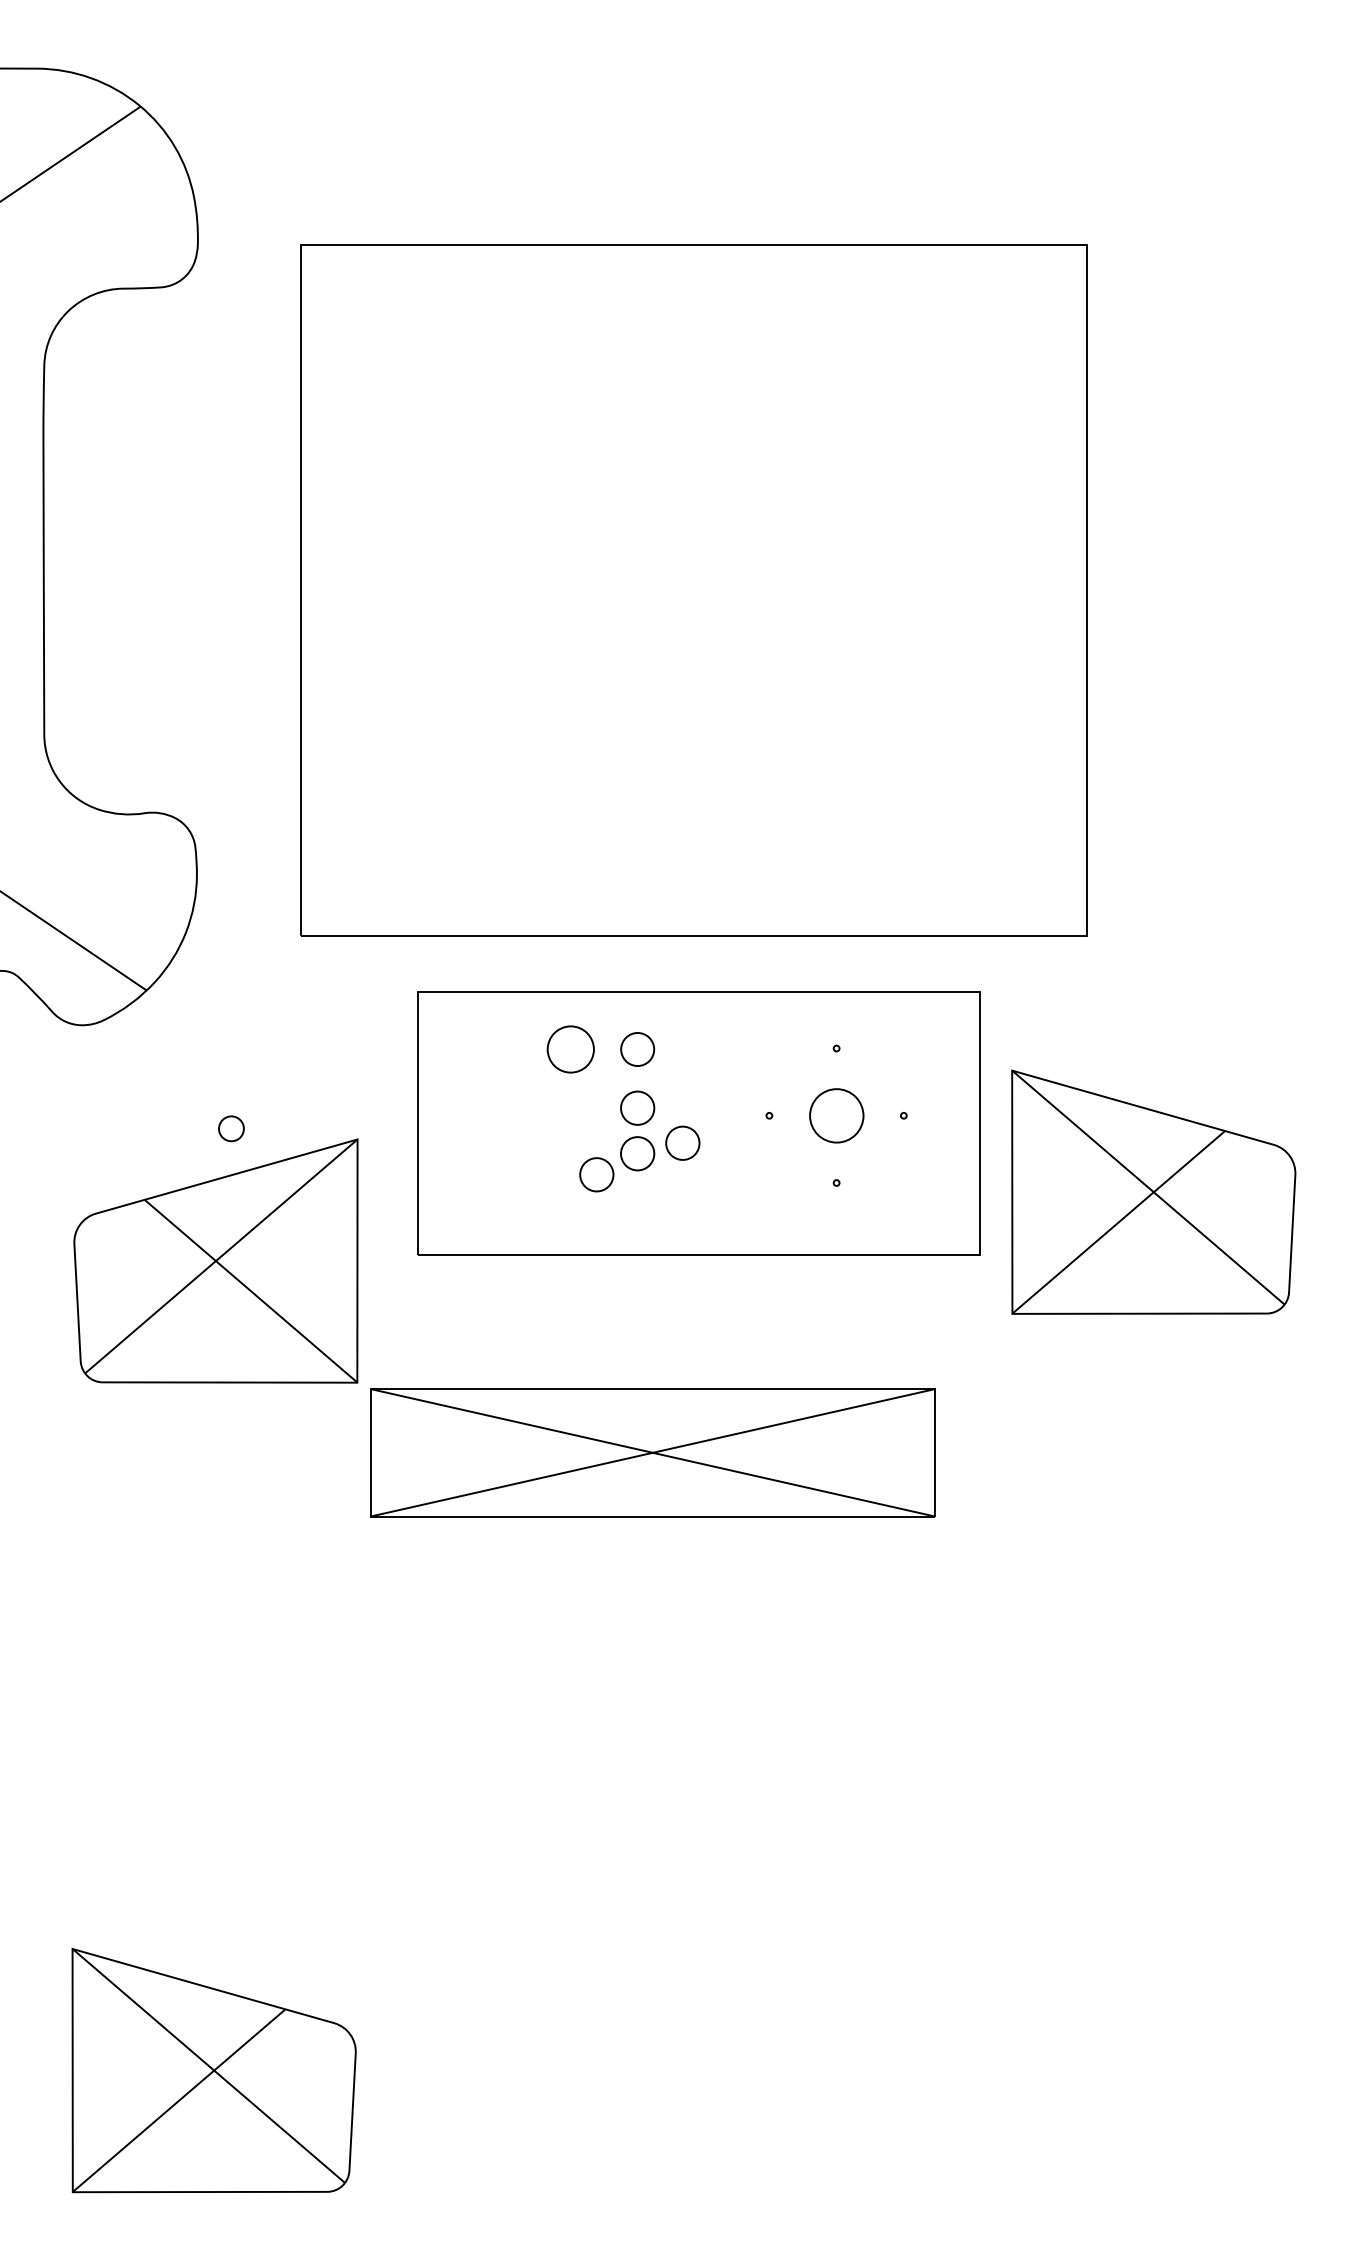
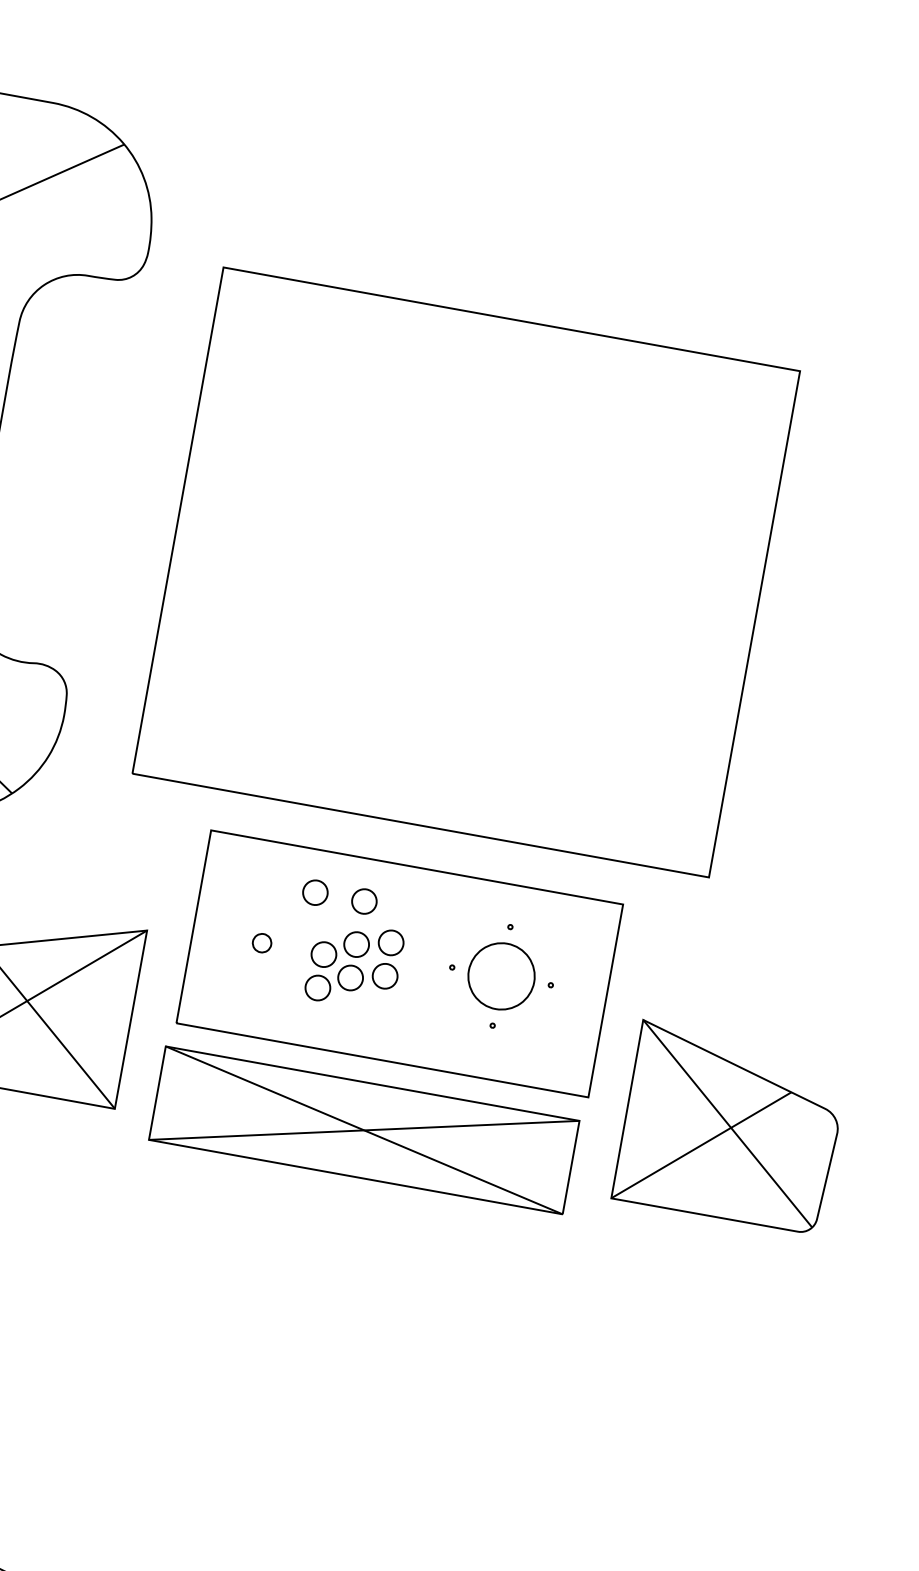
part: (570, 1049) -> (315, 892), size x0.71
part: (682, 1097) -> (390, 942), added
part: (836, 1115) -> (501, 976), size x1.67
part: (231, 1128) -> (262, 942), moved
part: (596, 1128) -> (323, 954), added
part: (1153, 1191) -> (730, 1127), moved
part: (652, 1452) -> (364, 1130), moved

